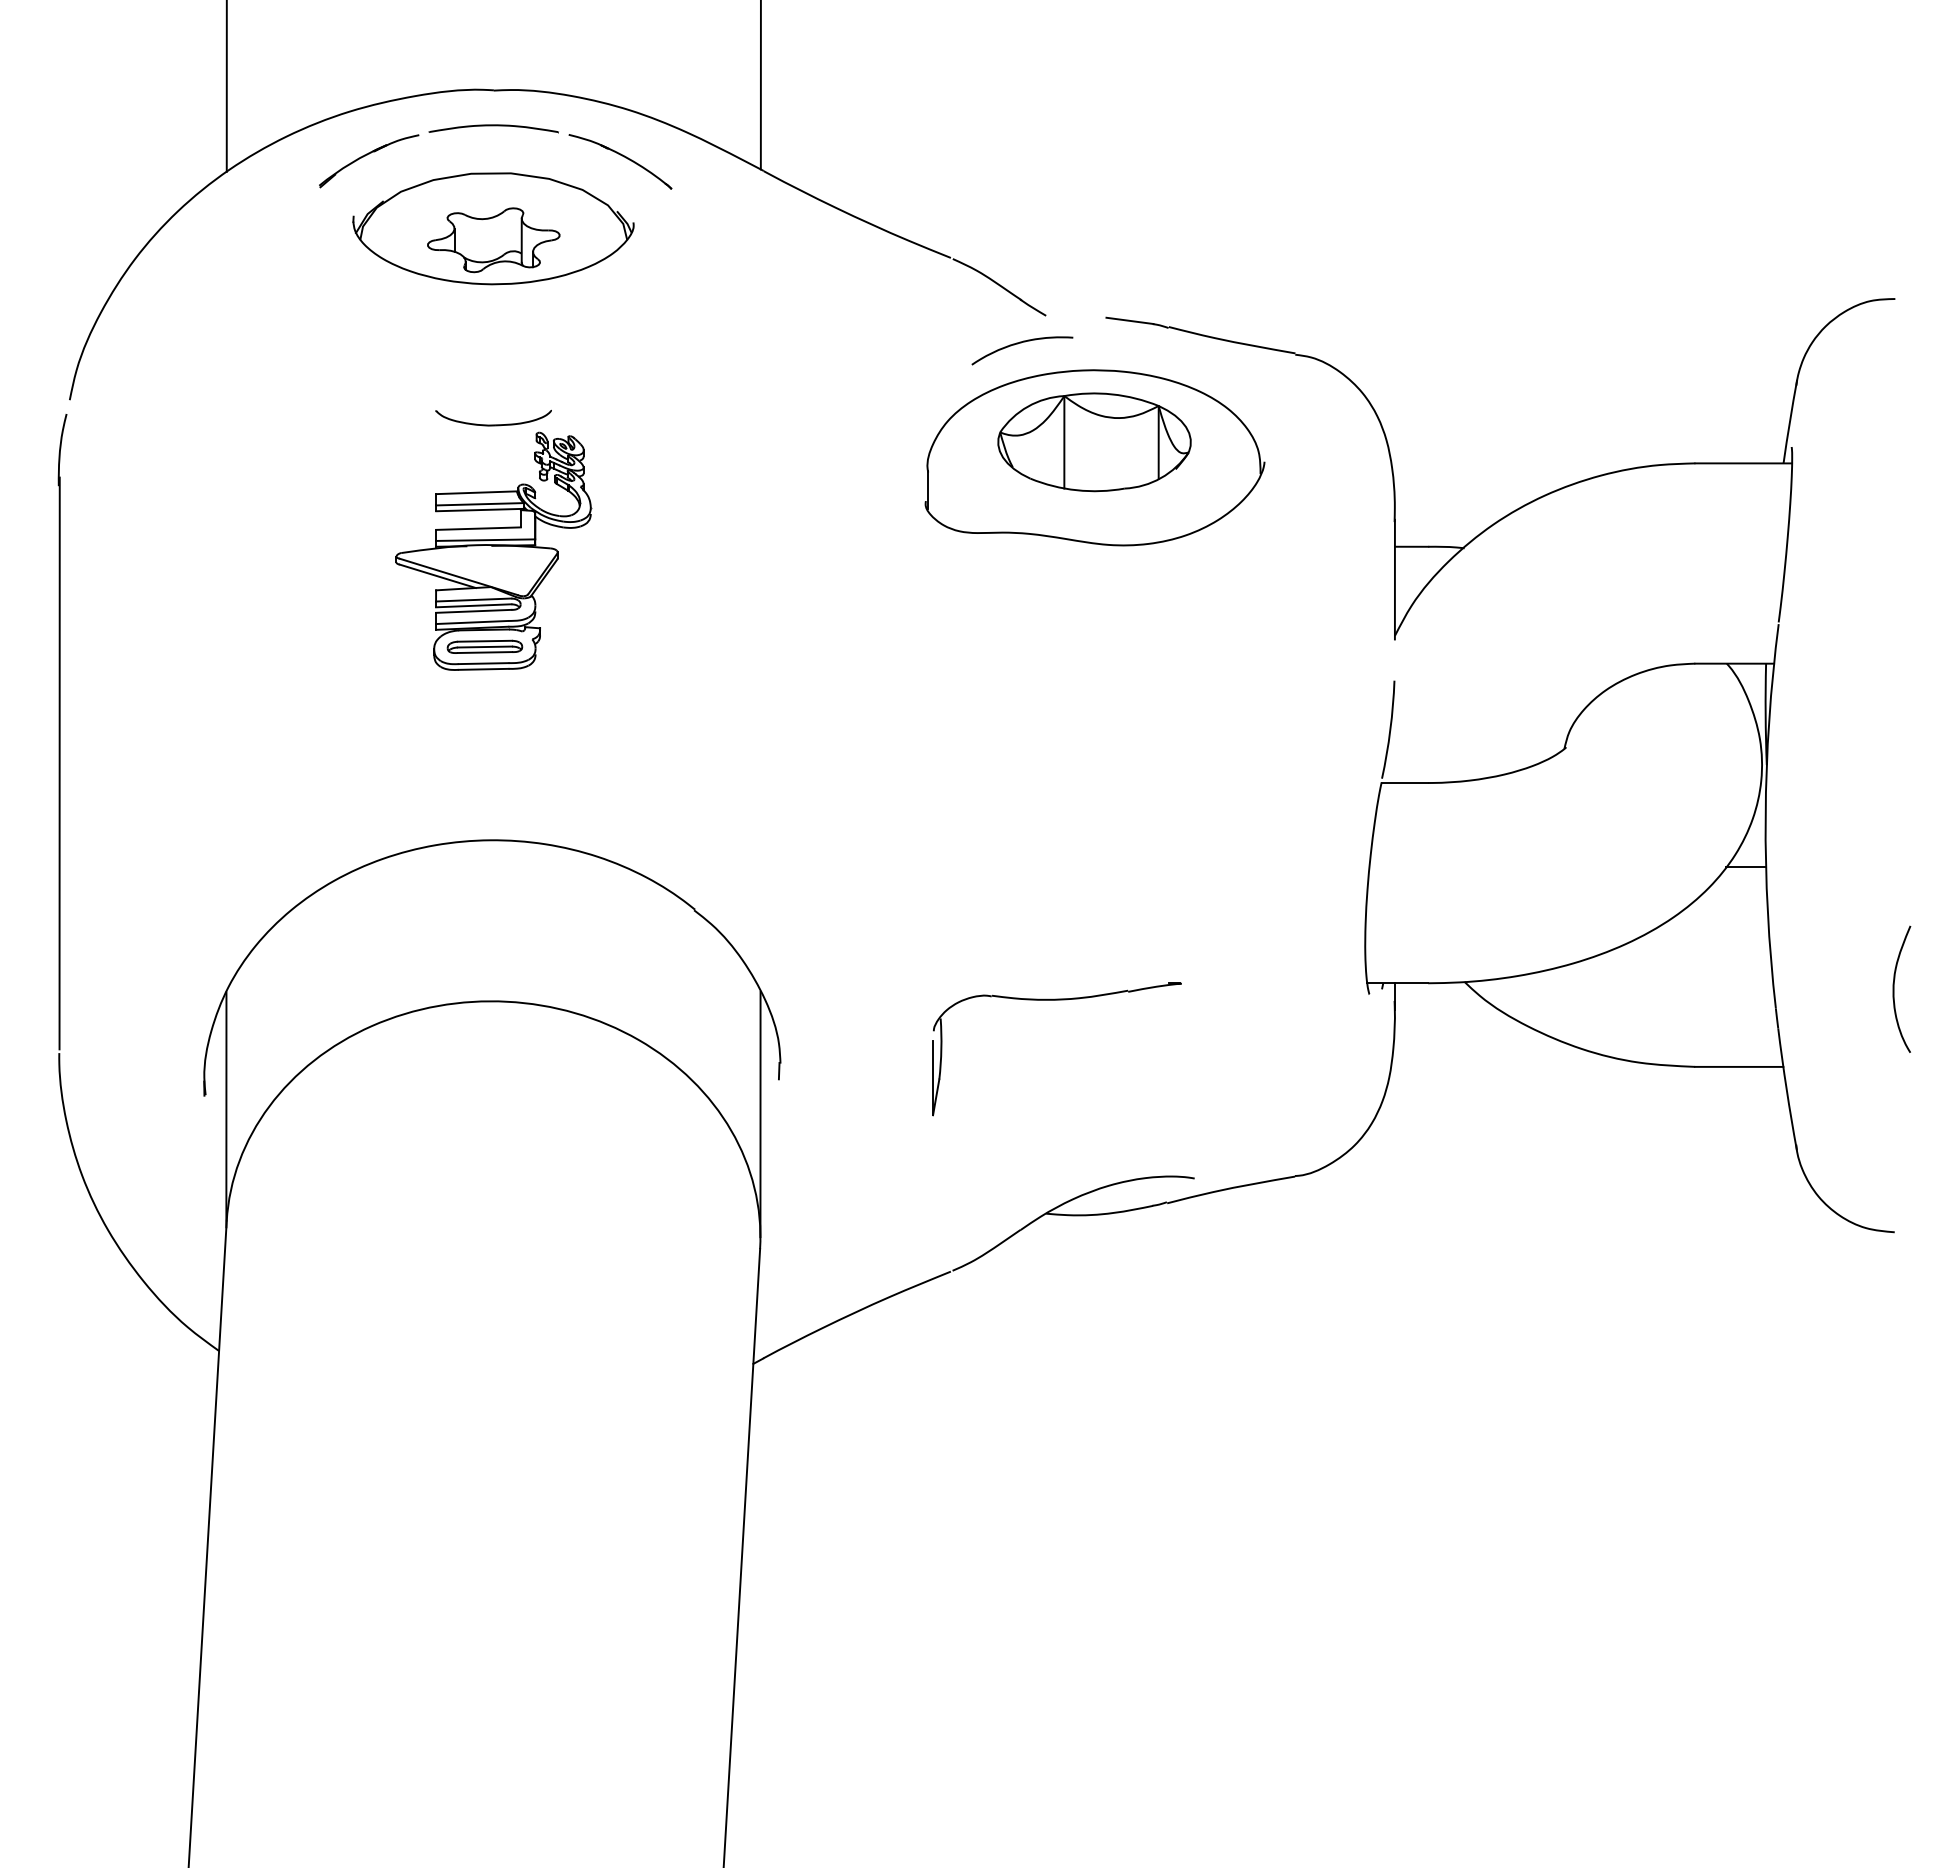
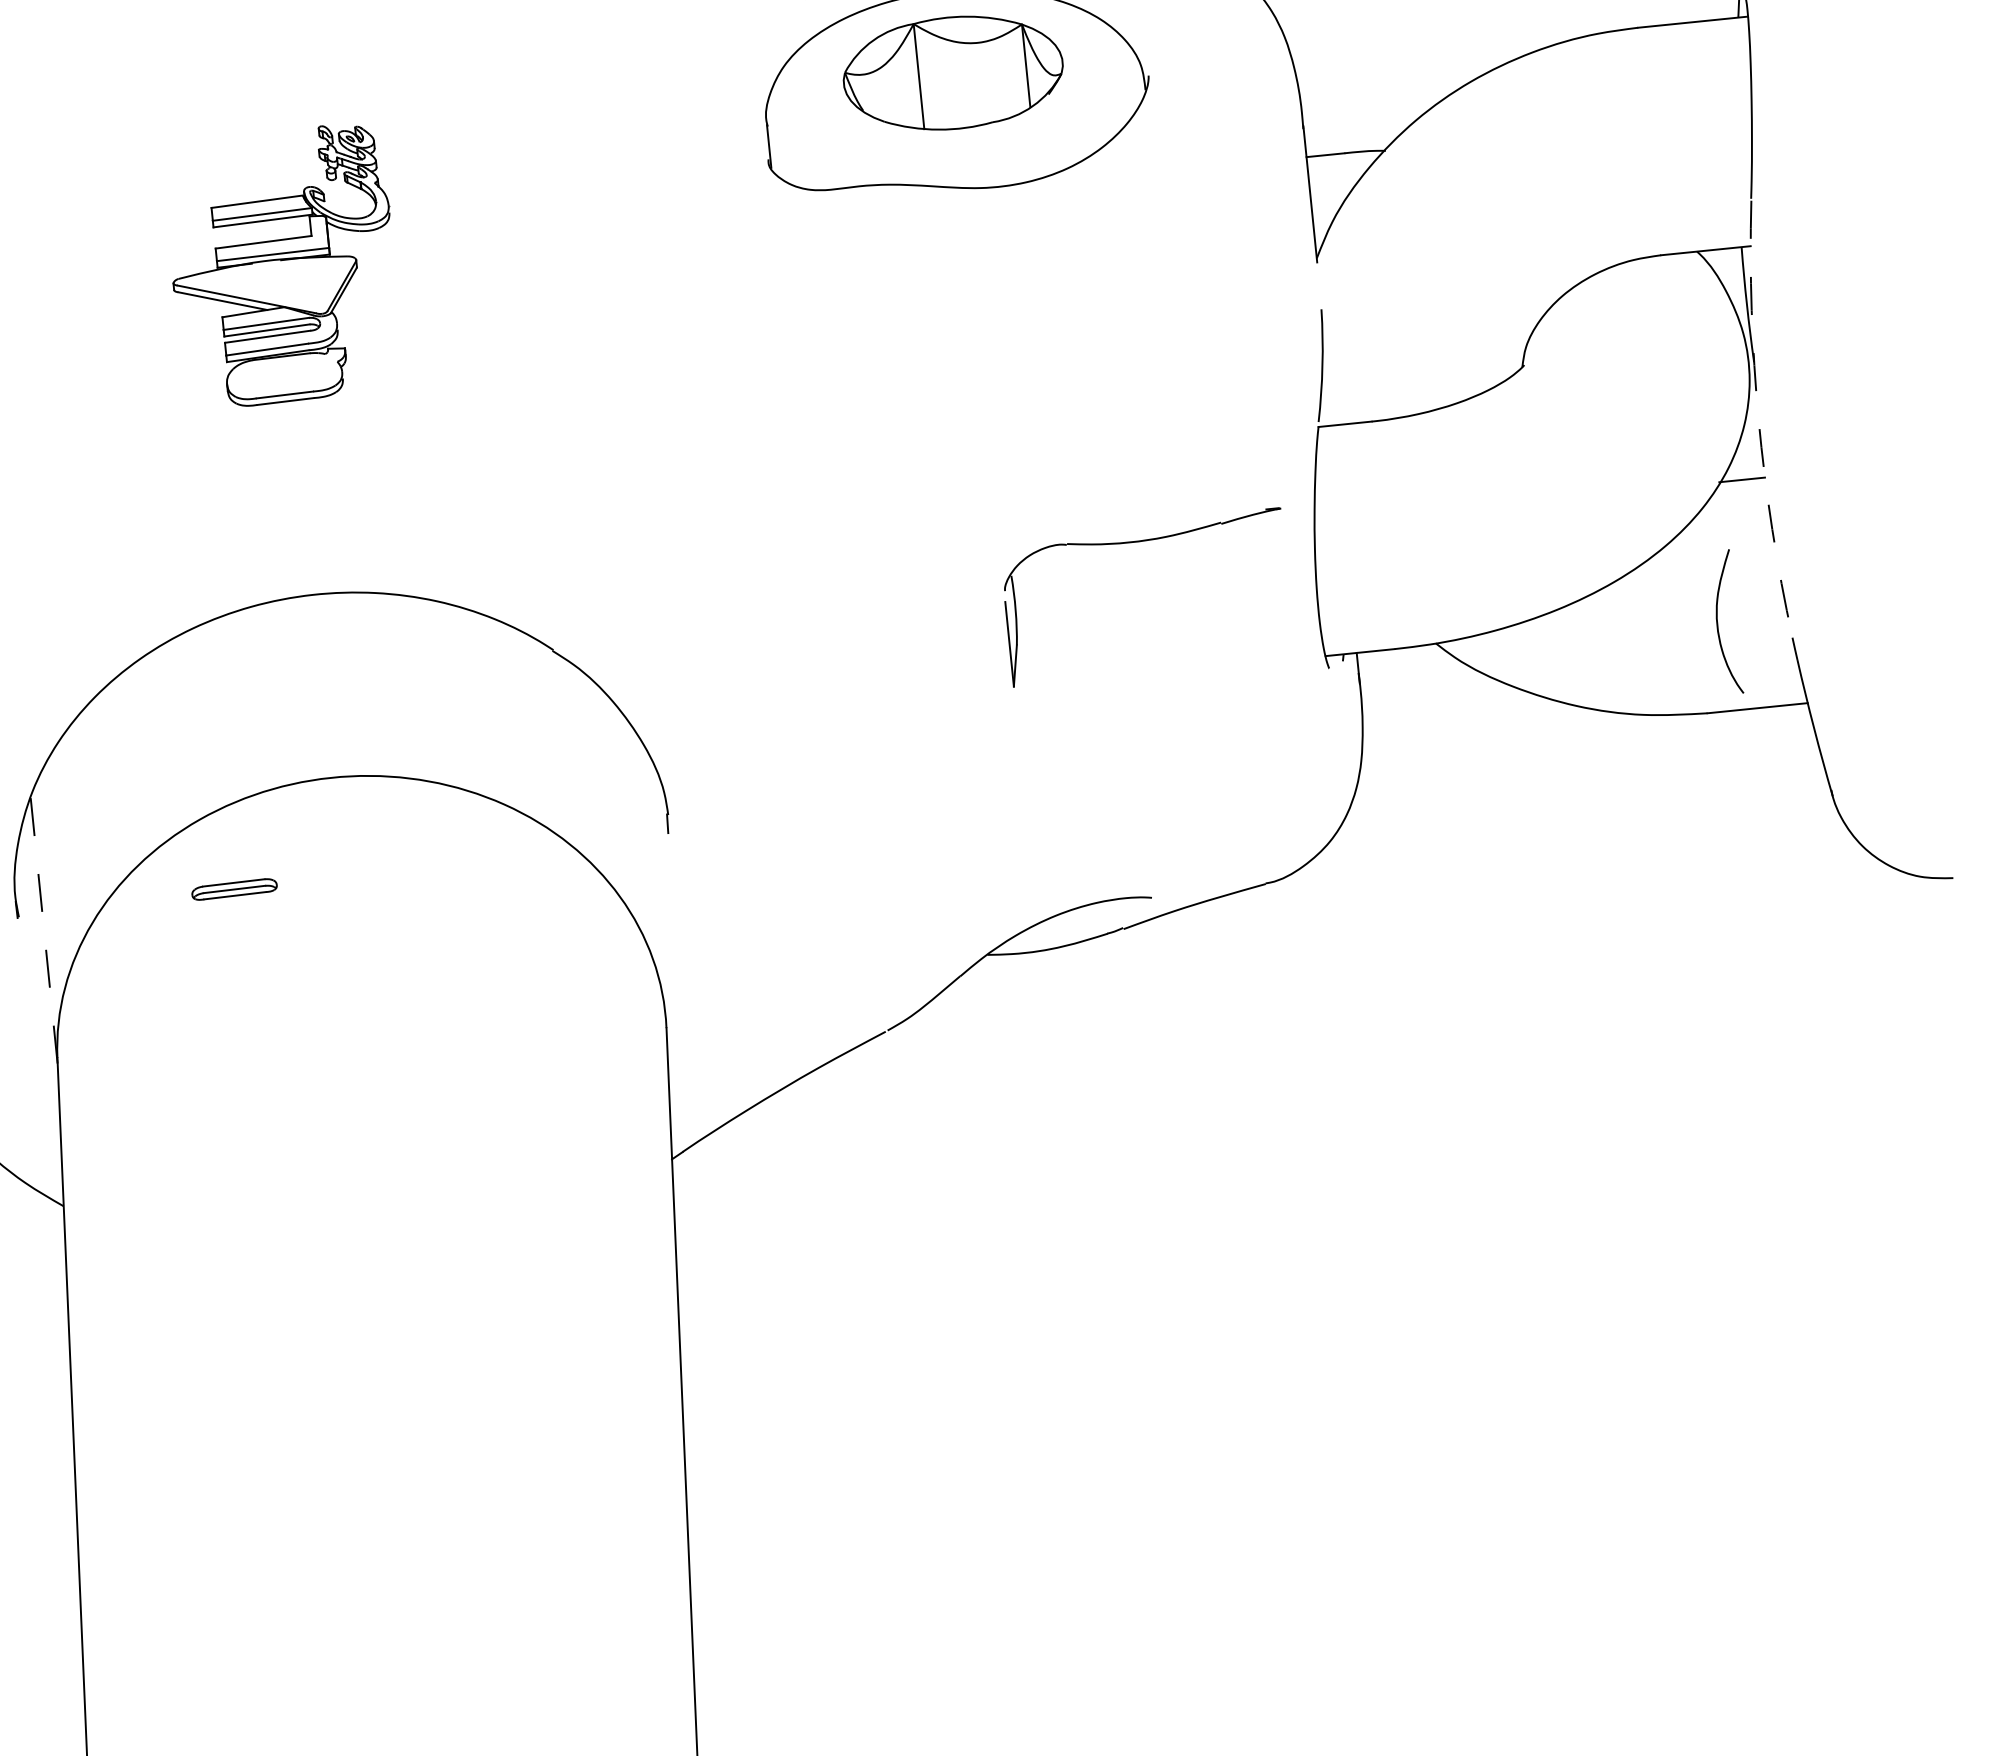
part: (493, 424) -> (268, 122), removed
part: (484, 646) -> (233, 888), moved
arc: (1765, 816) -> (1758, 420), solid -> dashed
curve: (1894, 988) -> (1718, 622), moved
part: (1056, 1000) -> (1140, 542), moved
line: (226, 1110) -> (44, 932), solid -> dashed
line: (760, 1114) -> (651, 875), removed

